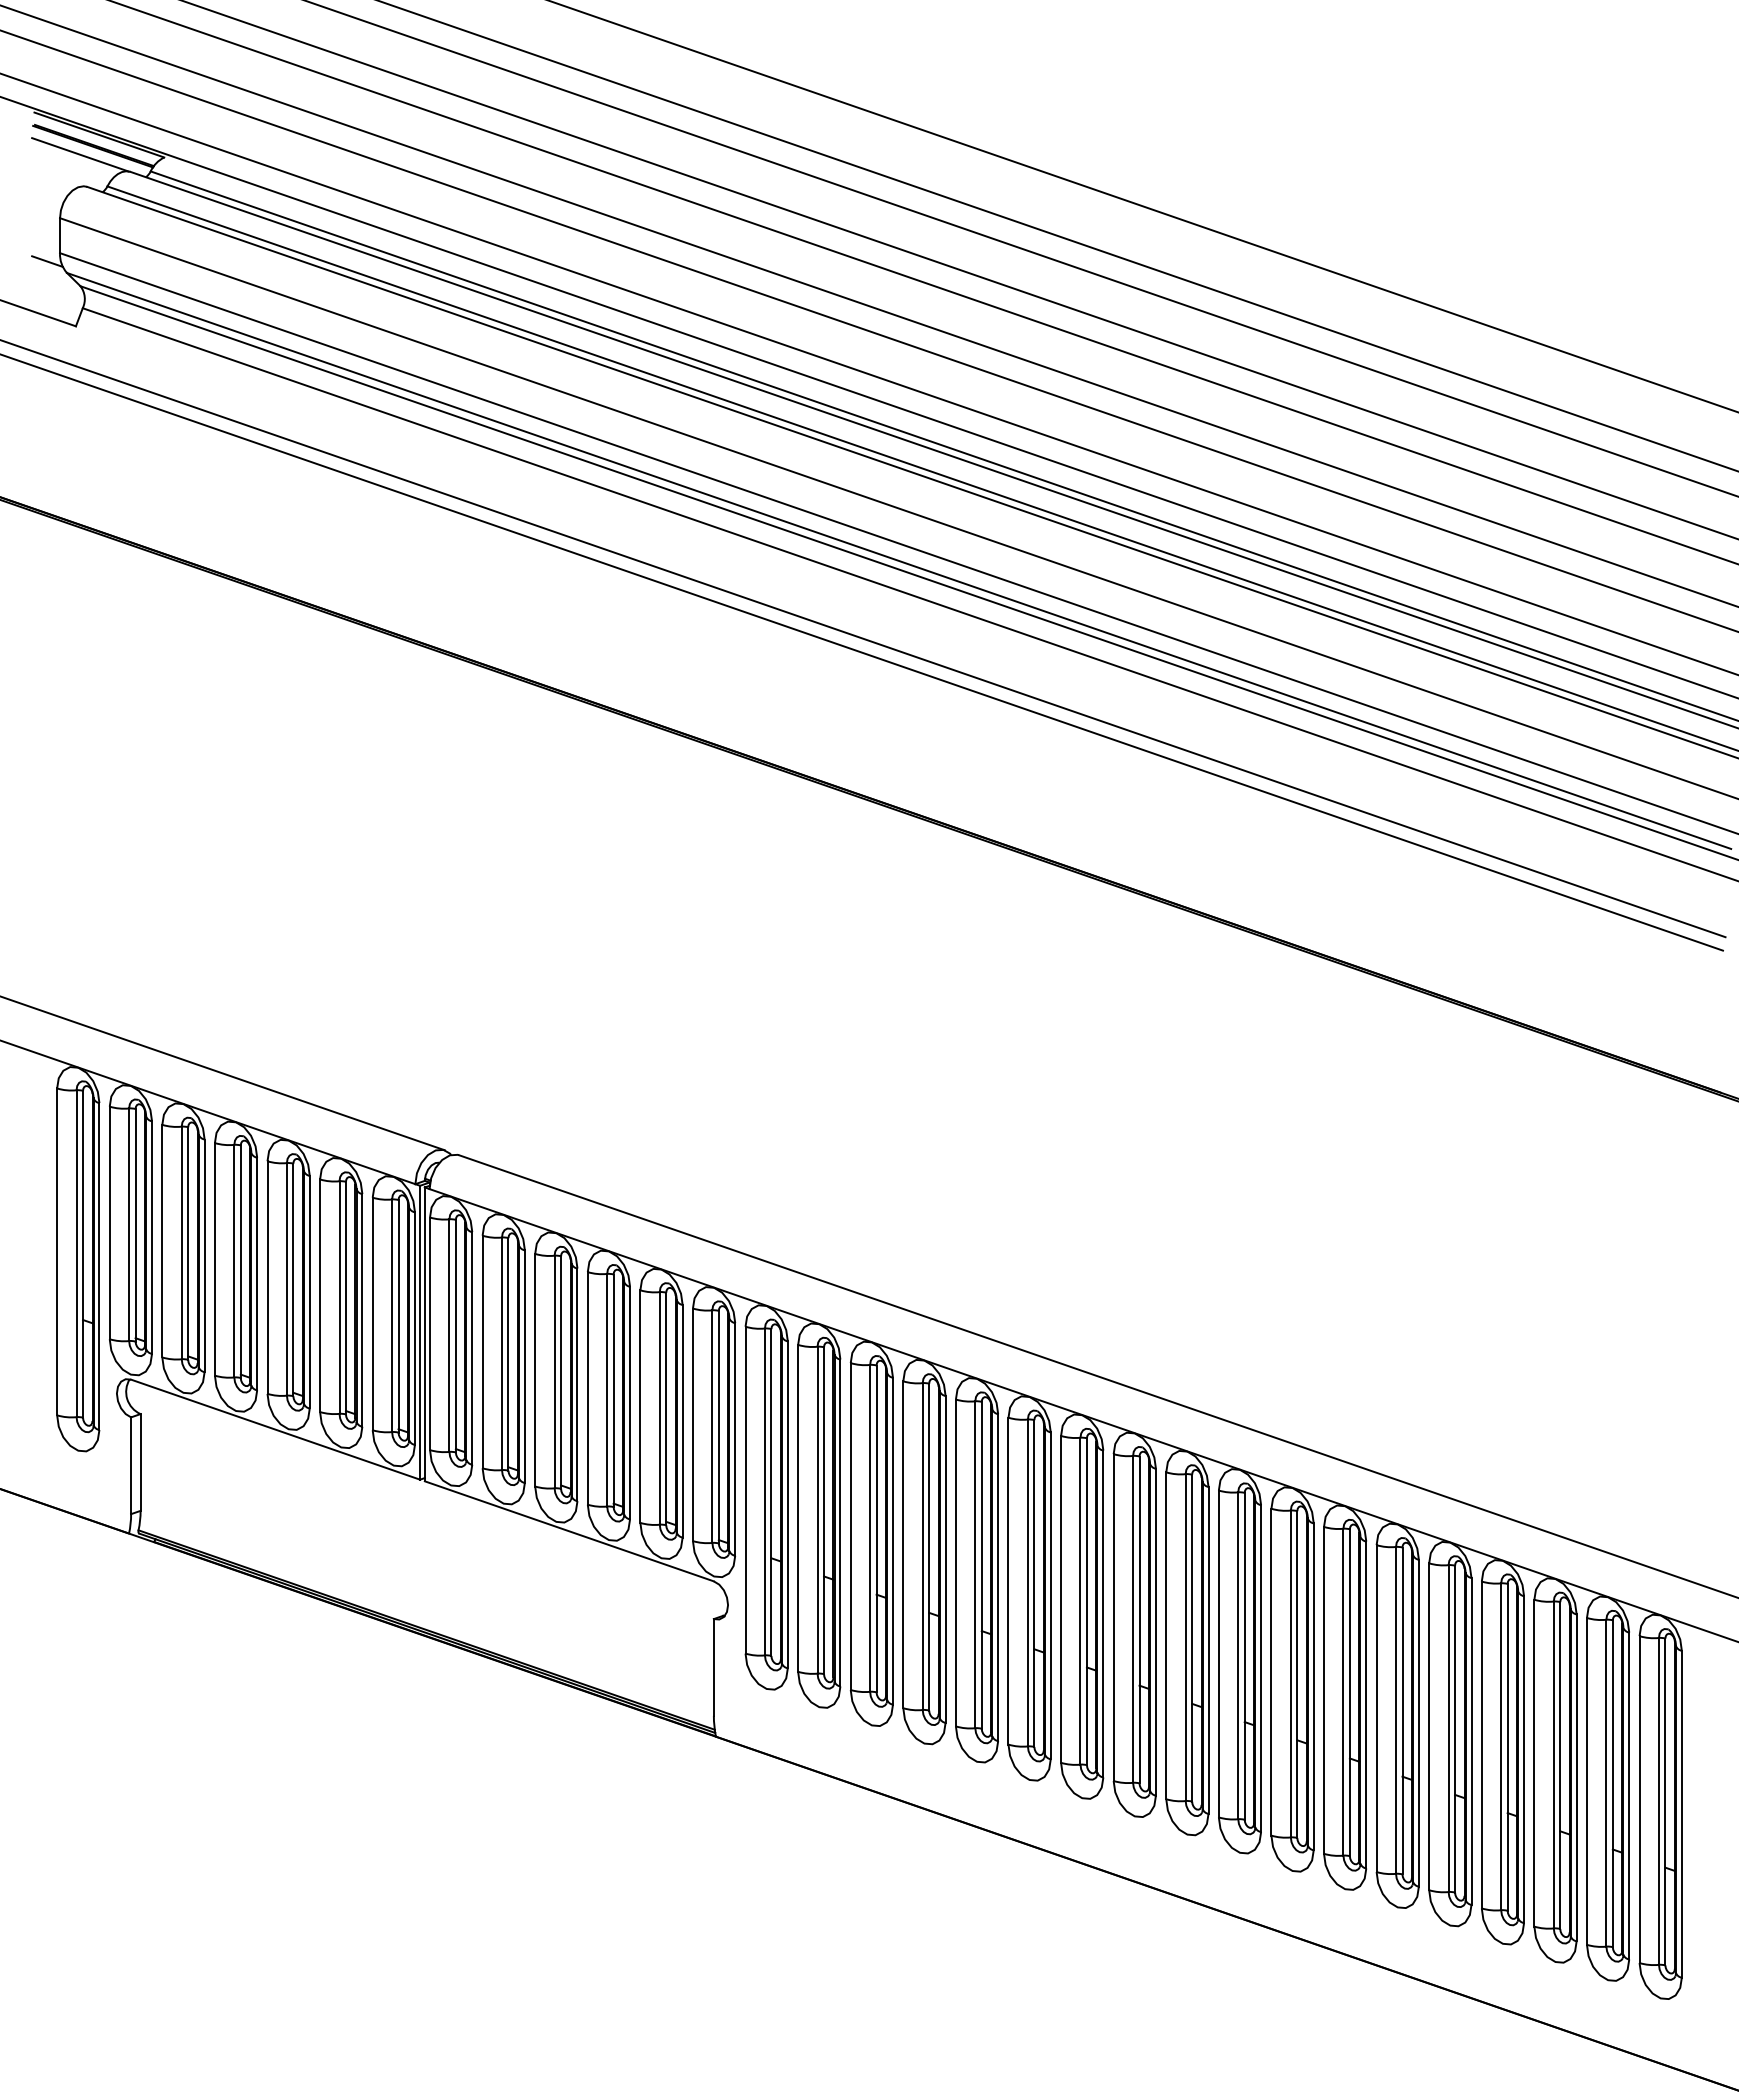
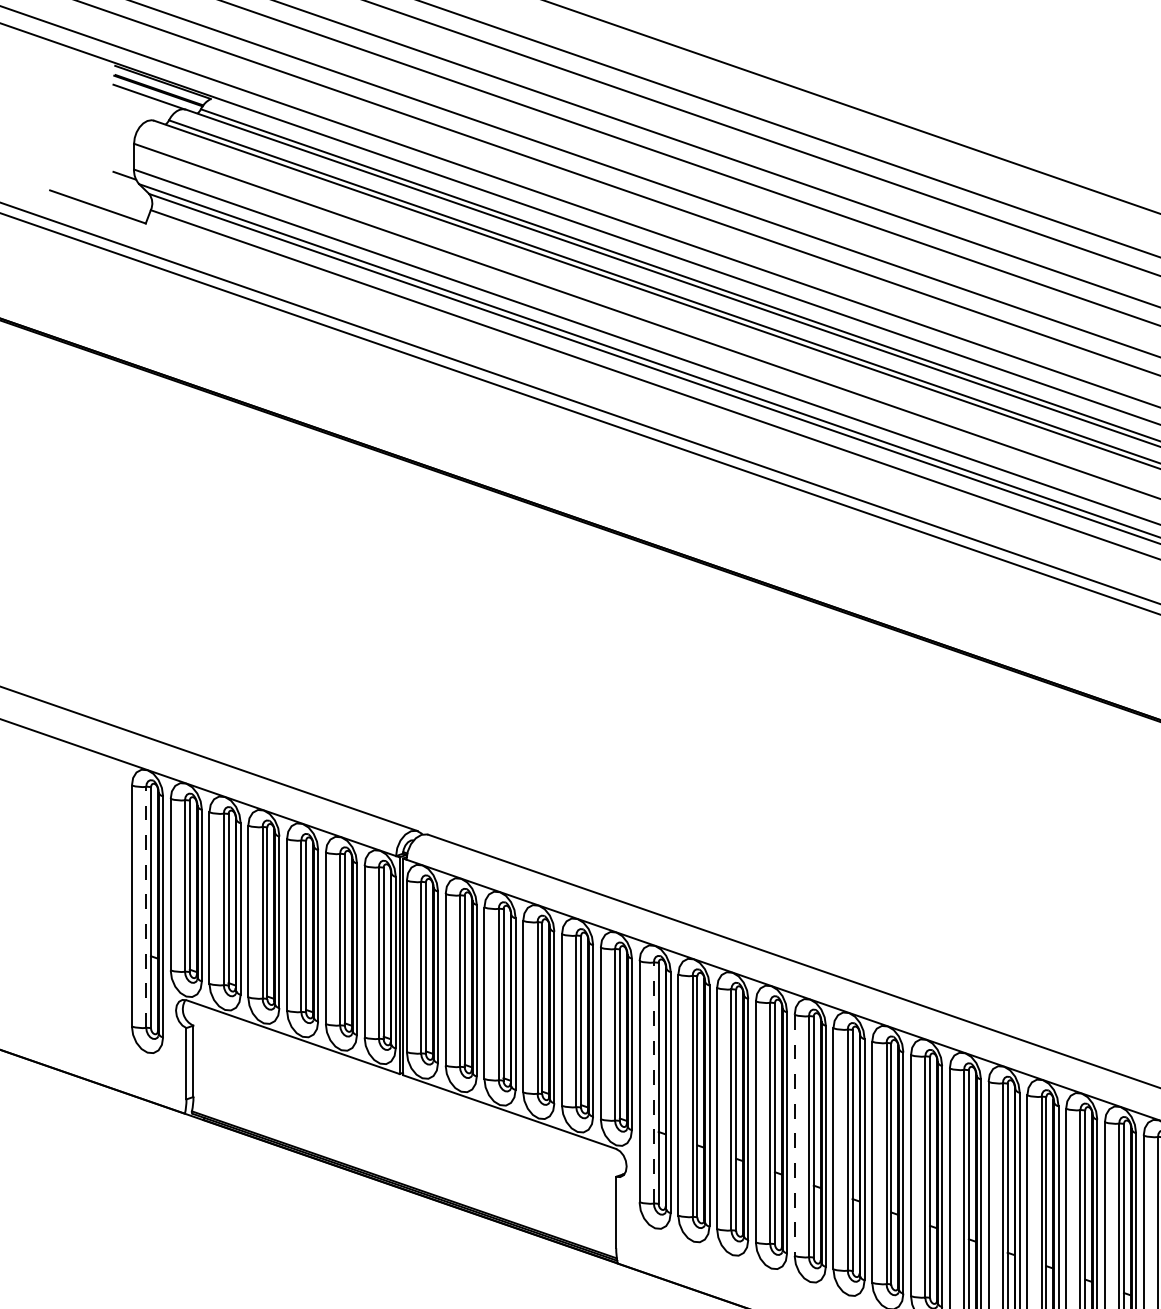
line: (76, 1253) -> (146, 907), solid -> dashed
line: (764, 1491) -> (653, 1082), solid -> dashed
line: (955, 1563) -> (794, 1135), solid -> dashed

